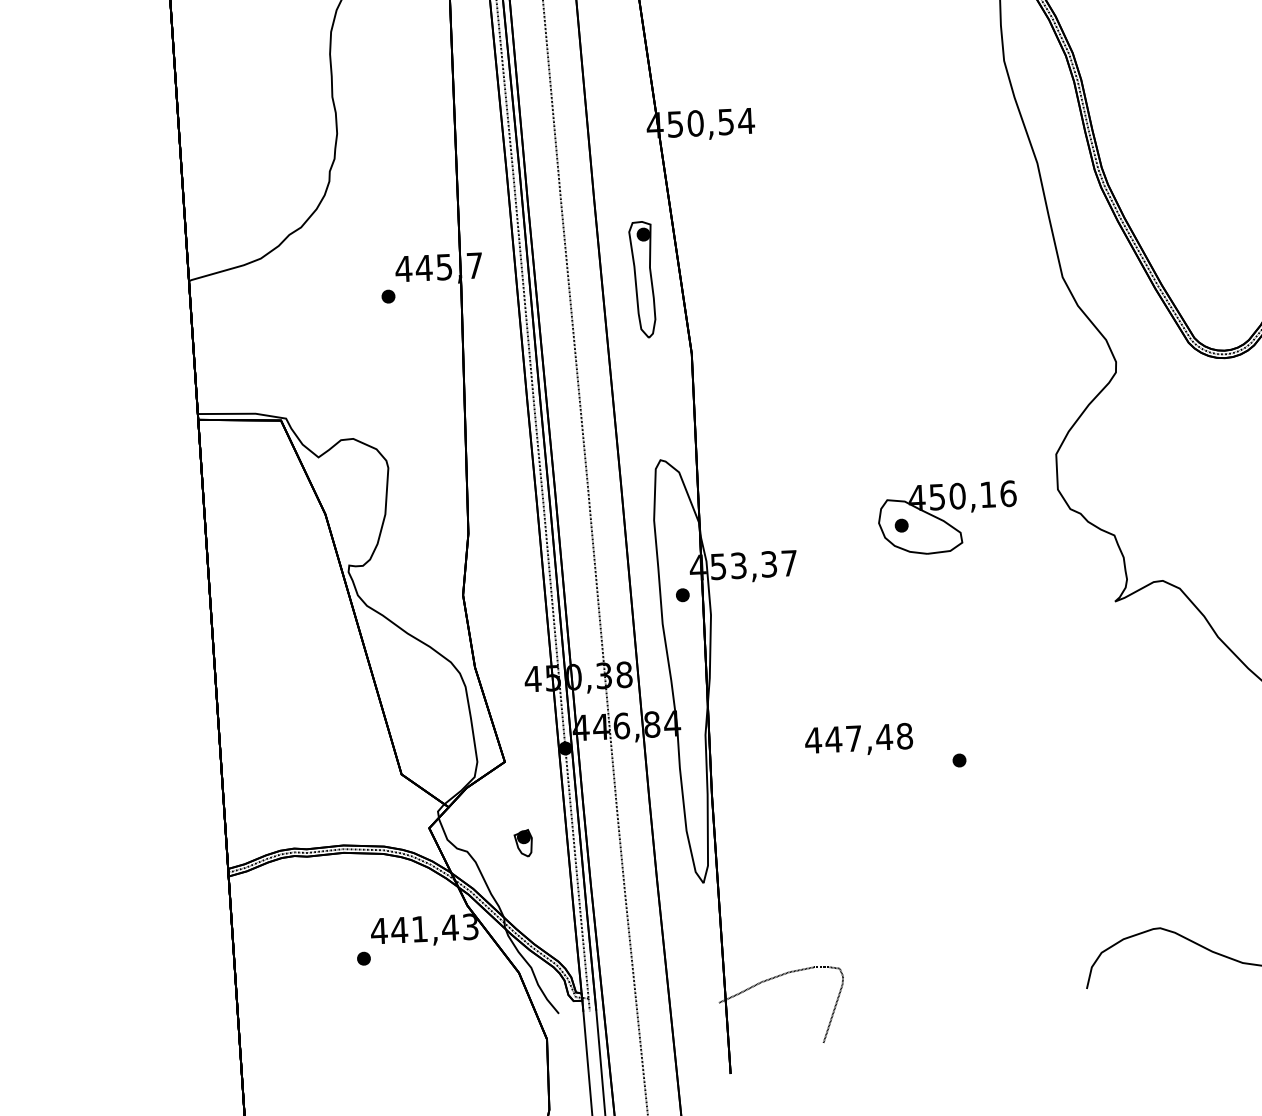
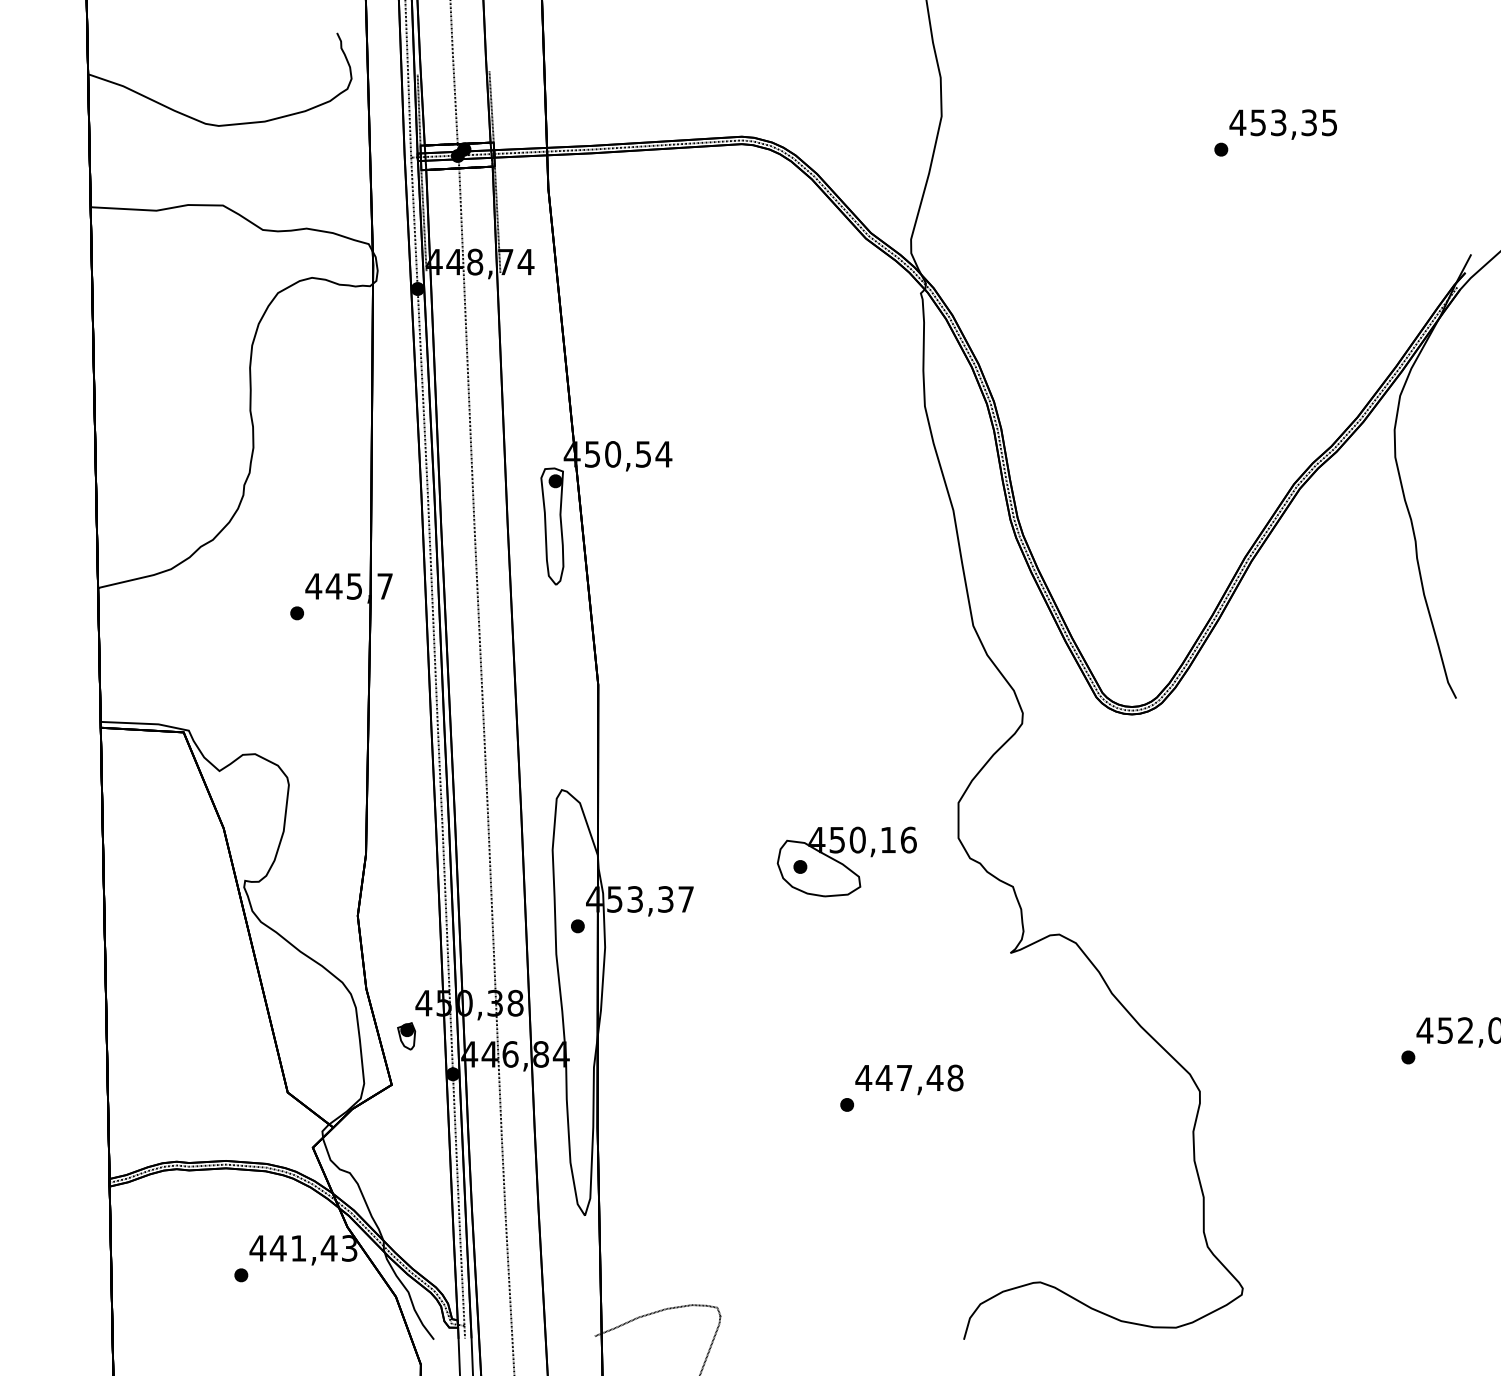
part: (642, 279) -> (552, 526), moved
text: (859, 739) -> (909, 1079), moved
part: (523, 843) -> (406, 1036), moved

